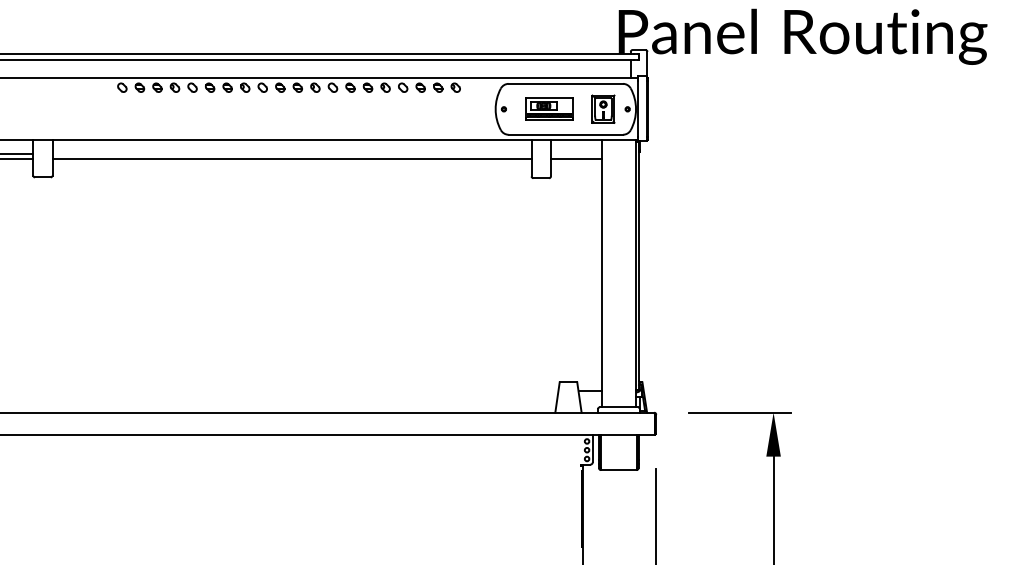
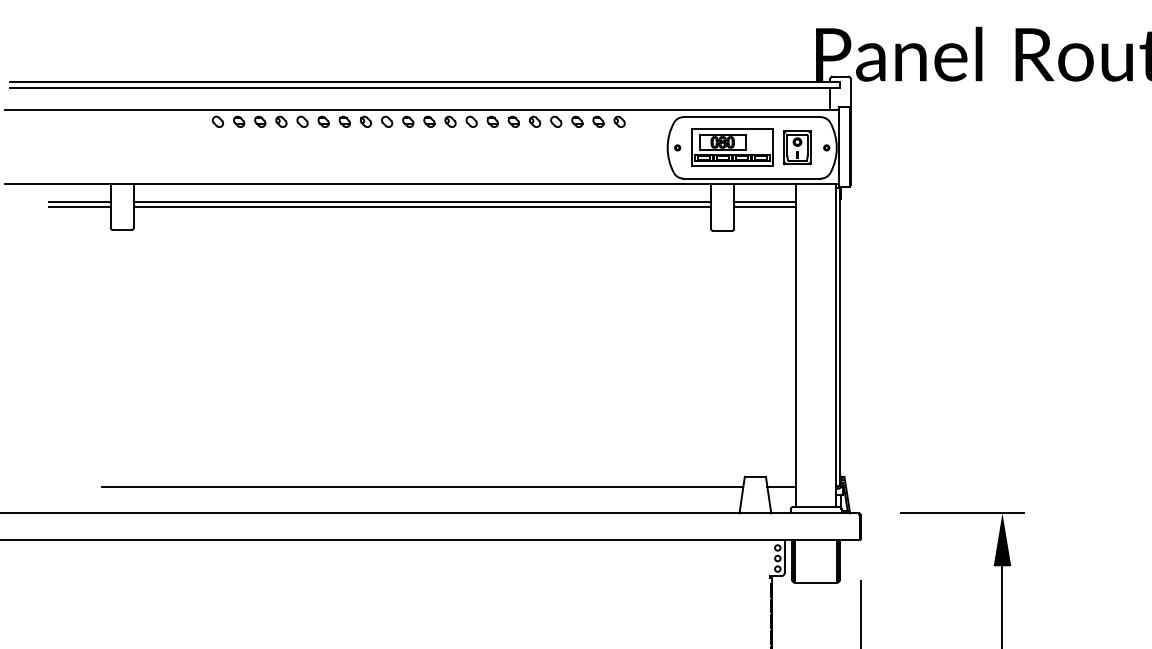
part: (549, 108) -> (732, 146), size x1.43
line: (291, 154) -> (421, 202), added
line: (576, 154) -> (765, 202), added
line: (291, 391) -> (421, 487), added

